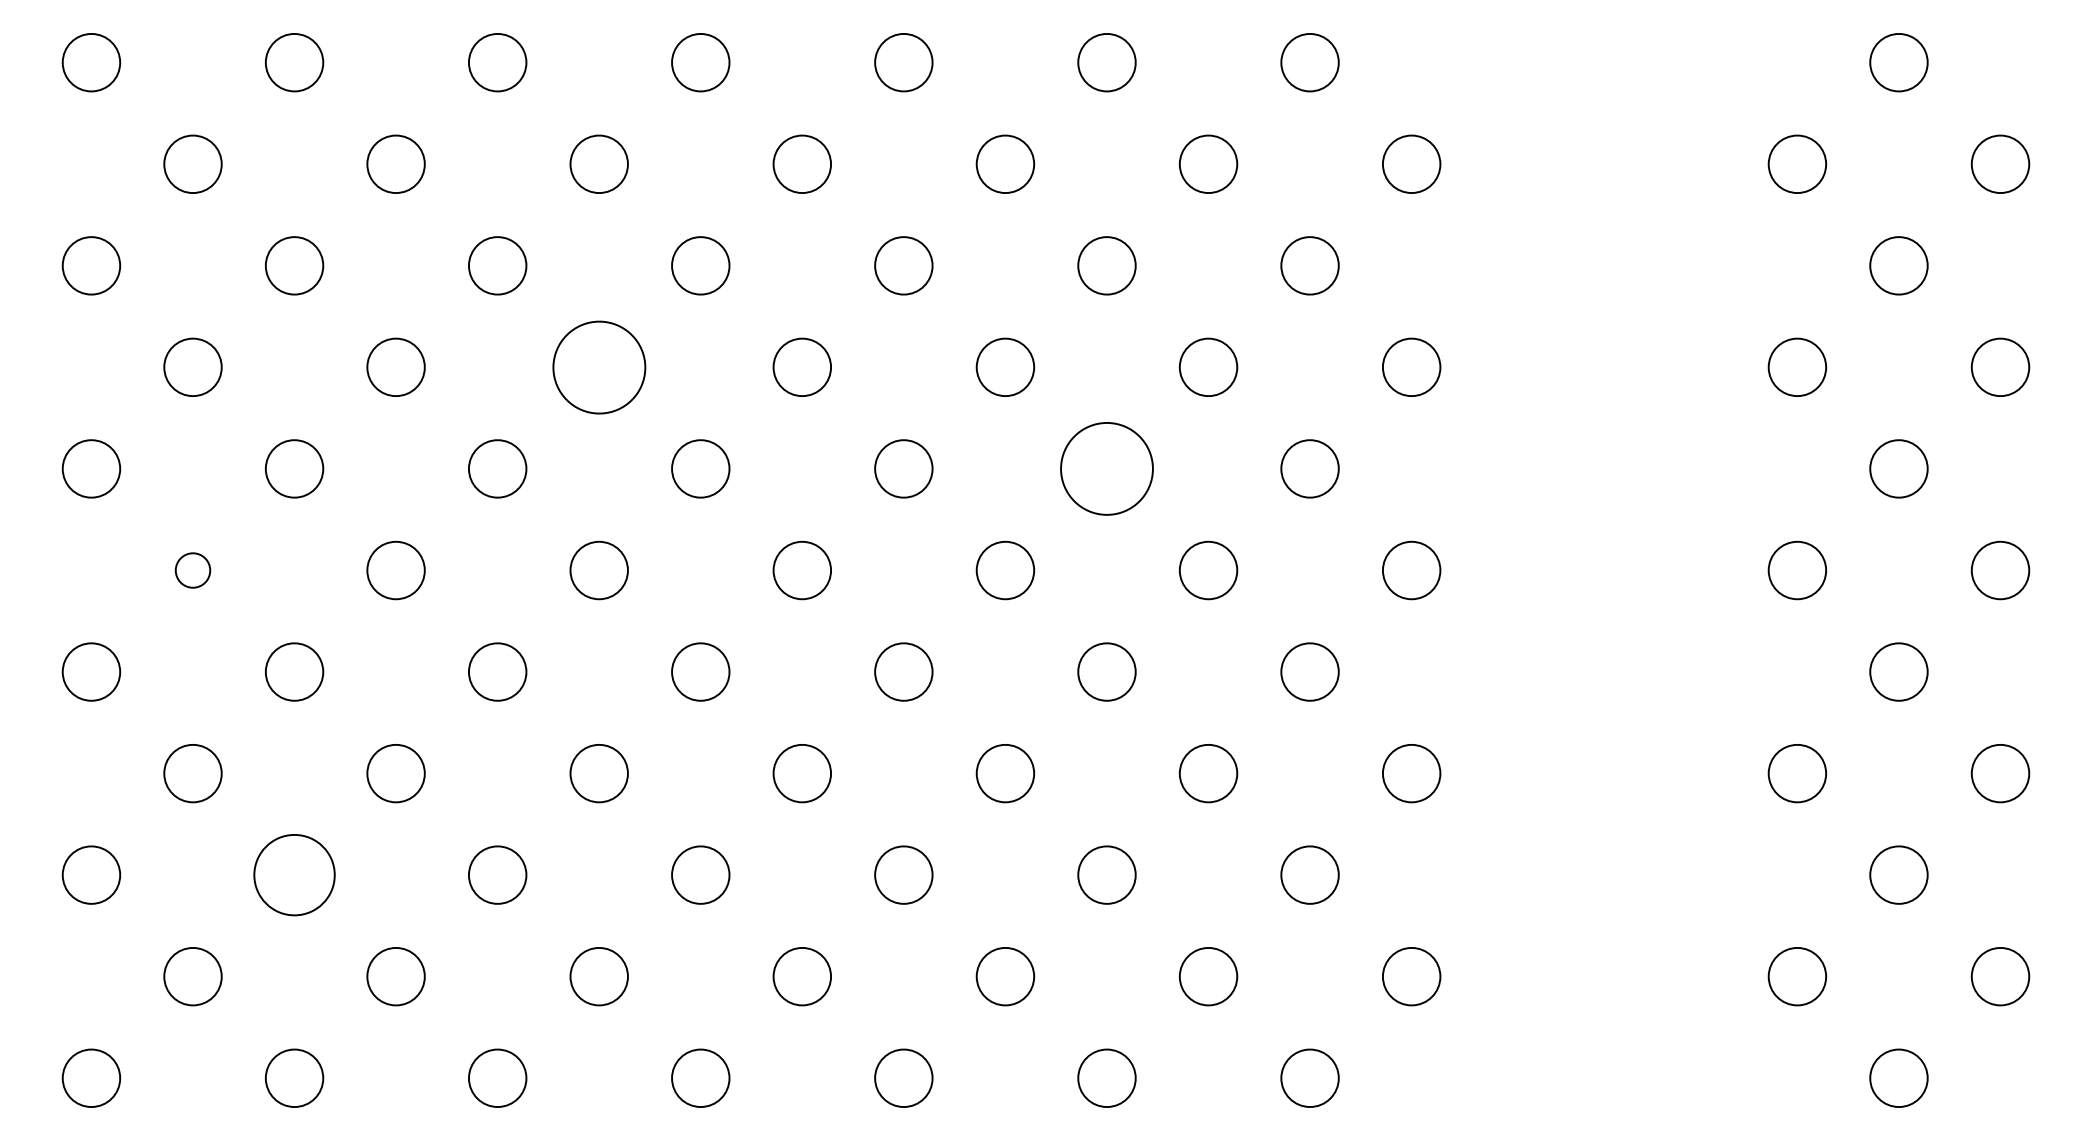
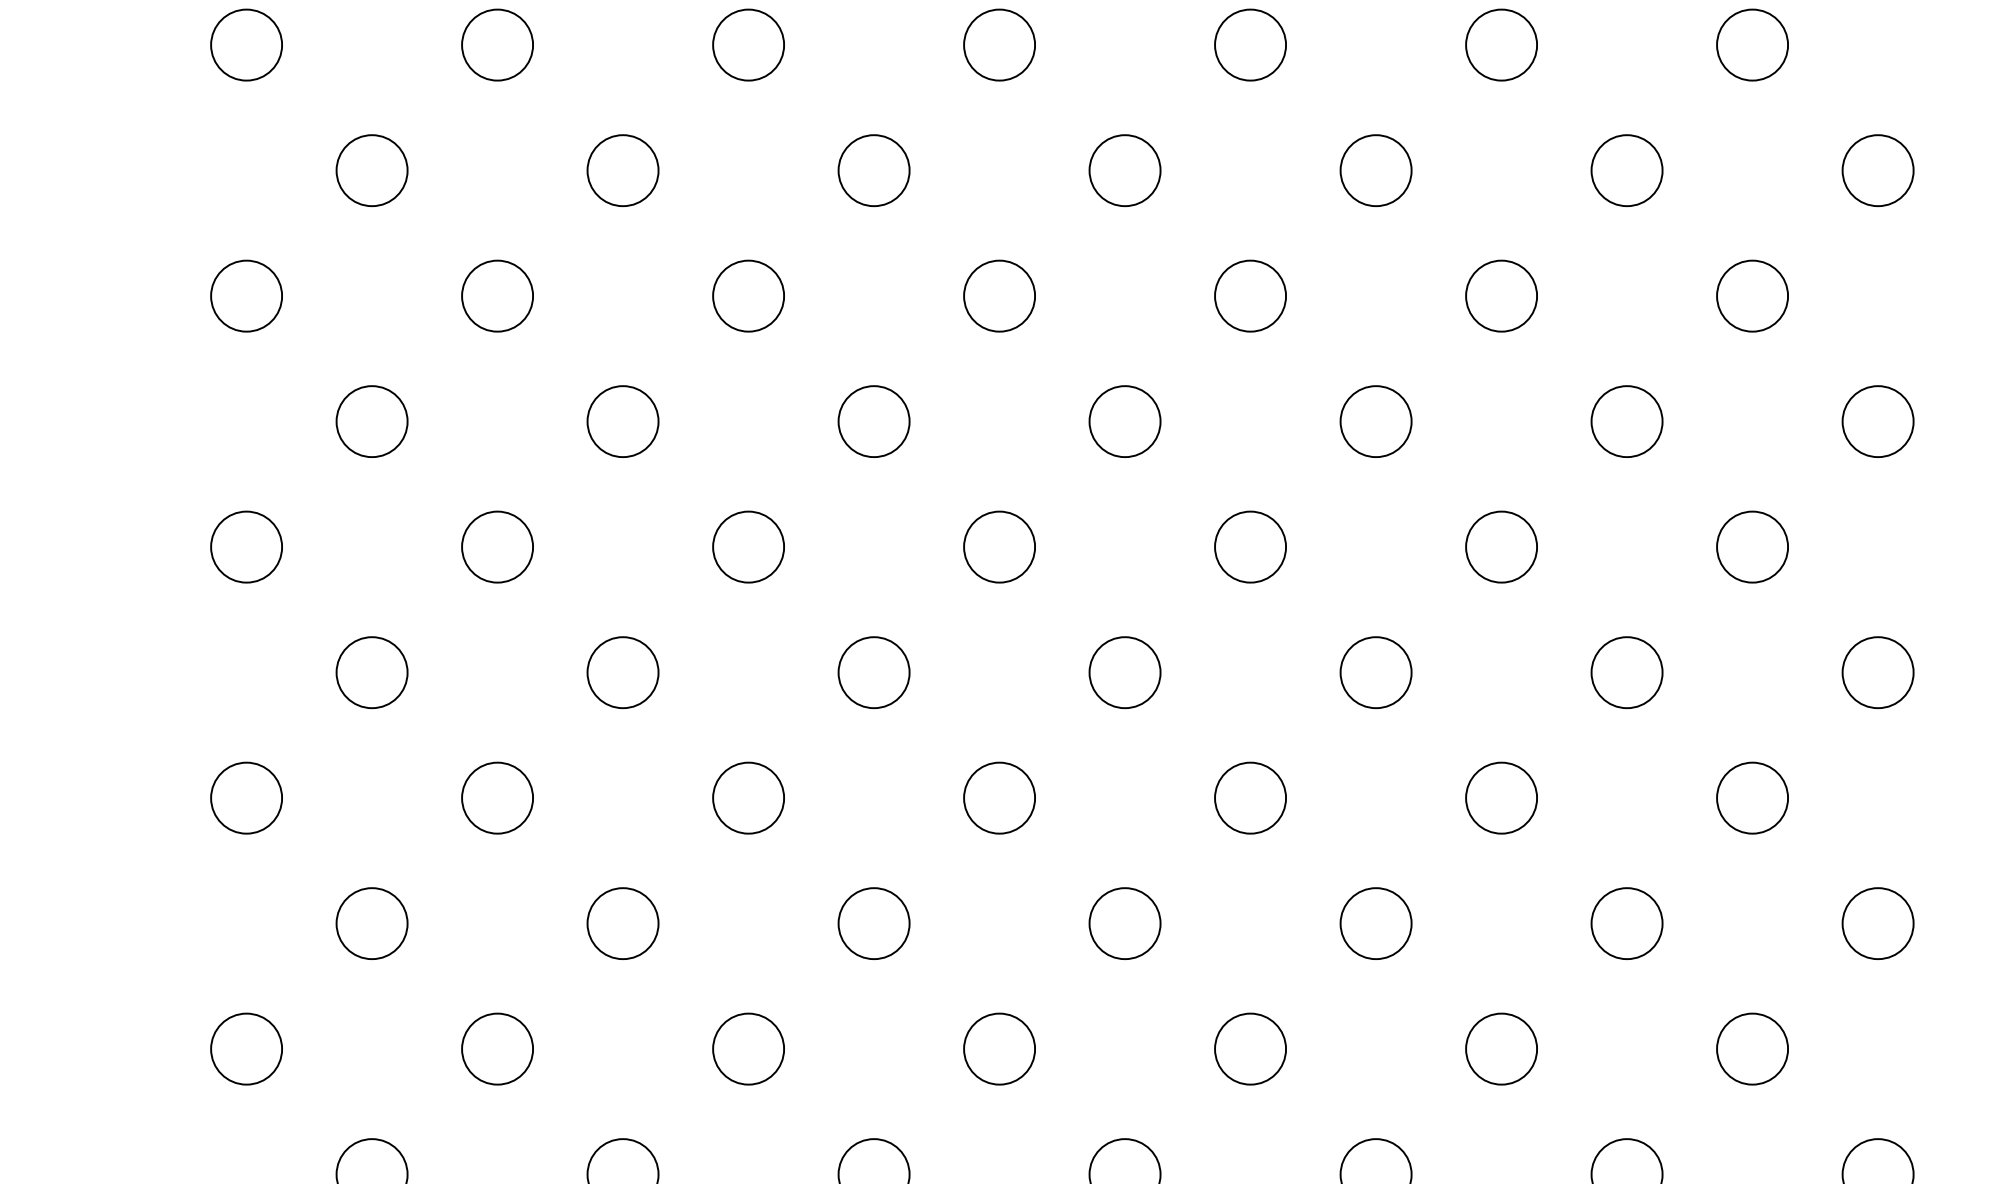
circle: (598, 366) -> (873, 420), size x0.62
circle: (1106, 468) -> (1500, 546), size x0.62
circle: (192, 570) -> (371, 672), size x1.67
circle: (294, 874) -> (497, 1048), size x0.71

